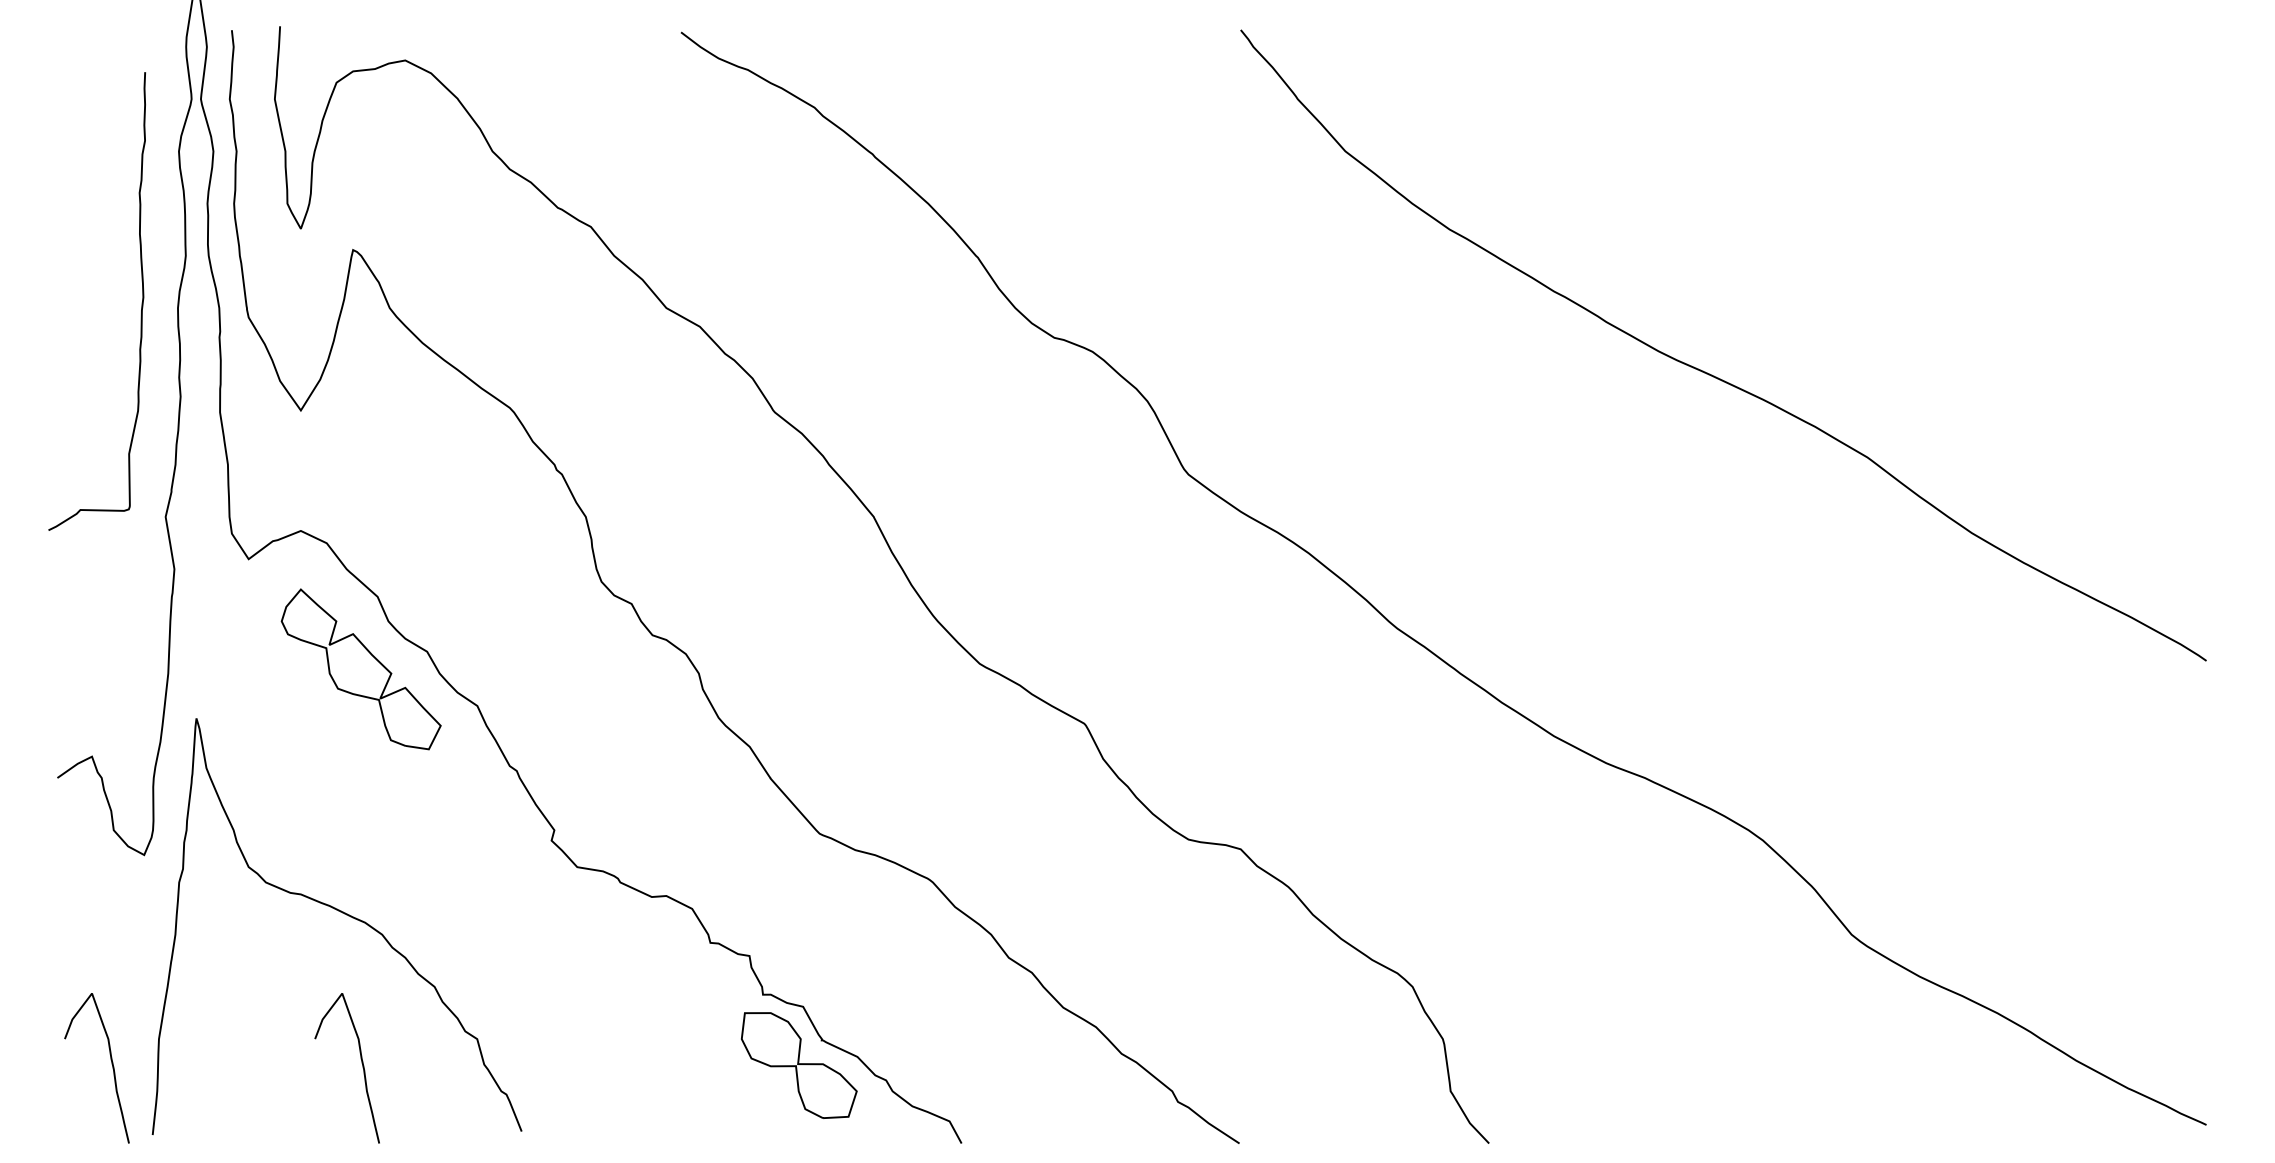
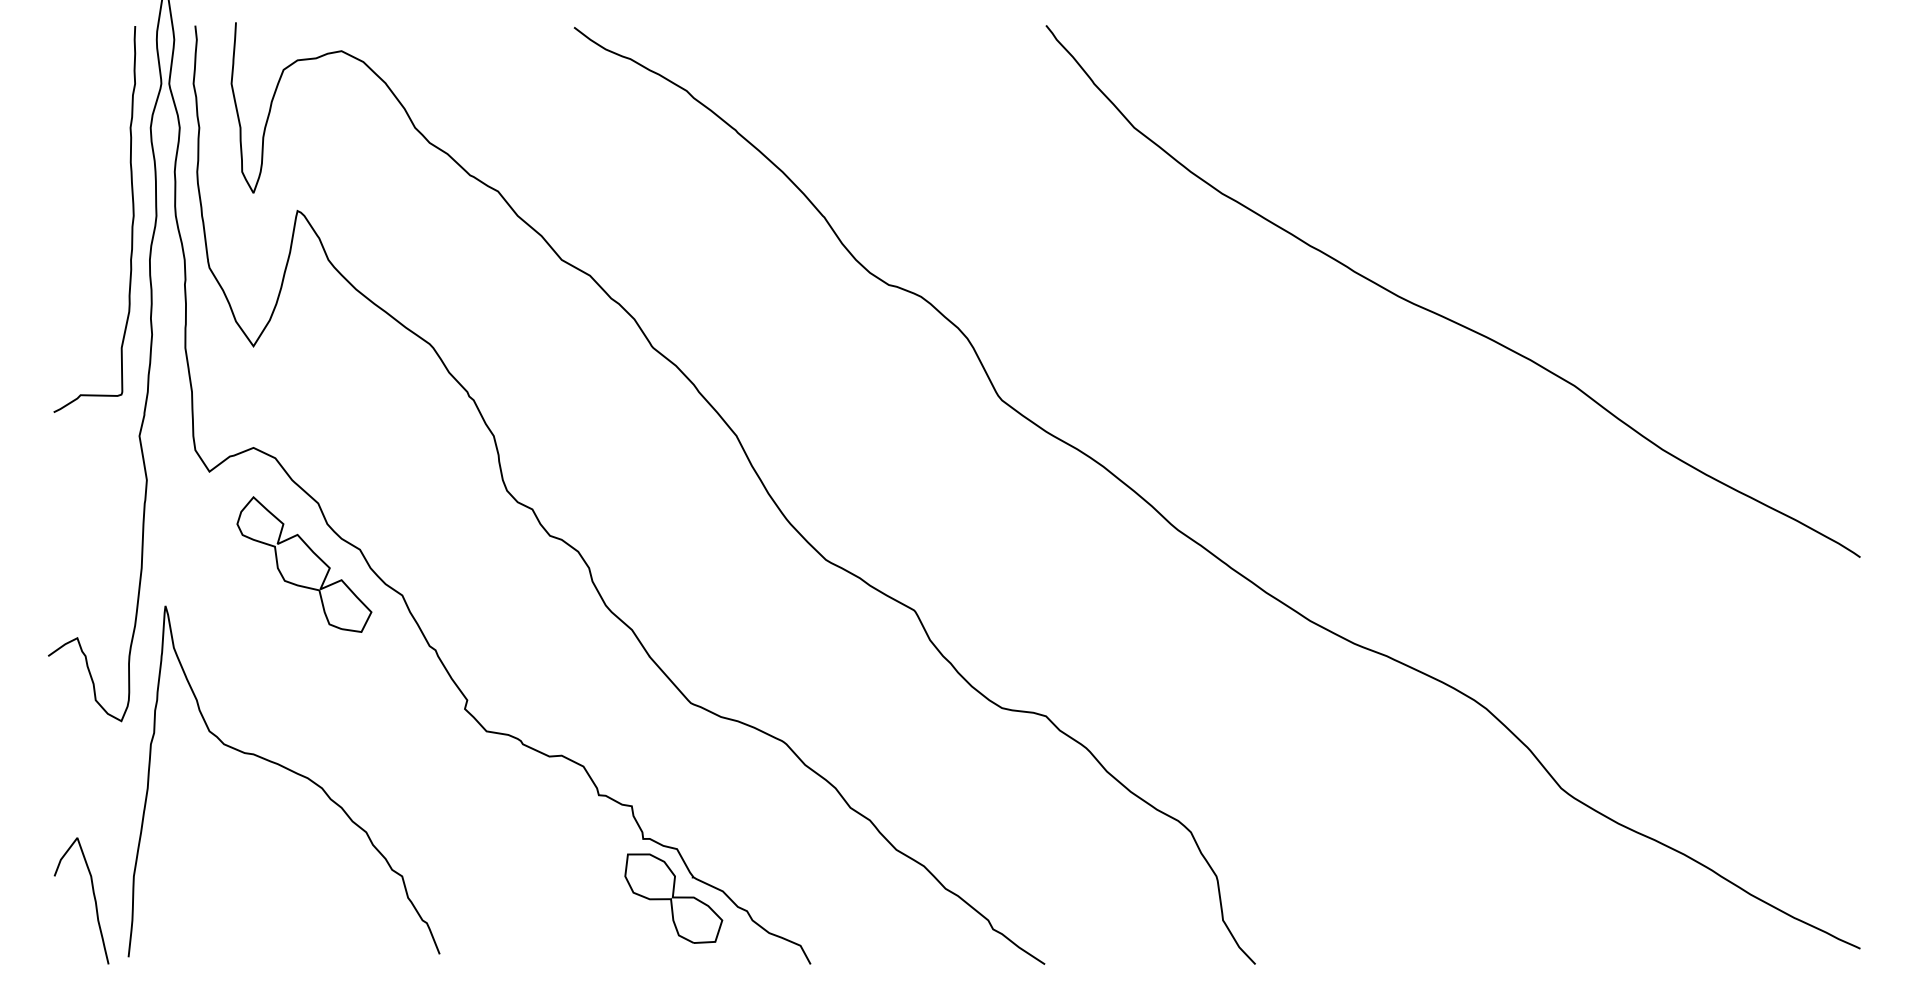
curve: (140, 307) -> (131, 224), moved
curve: (361, 1064) -> (304, 897), removed

